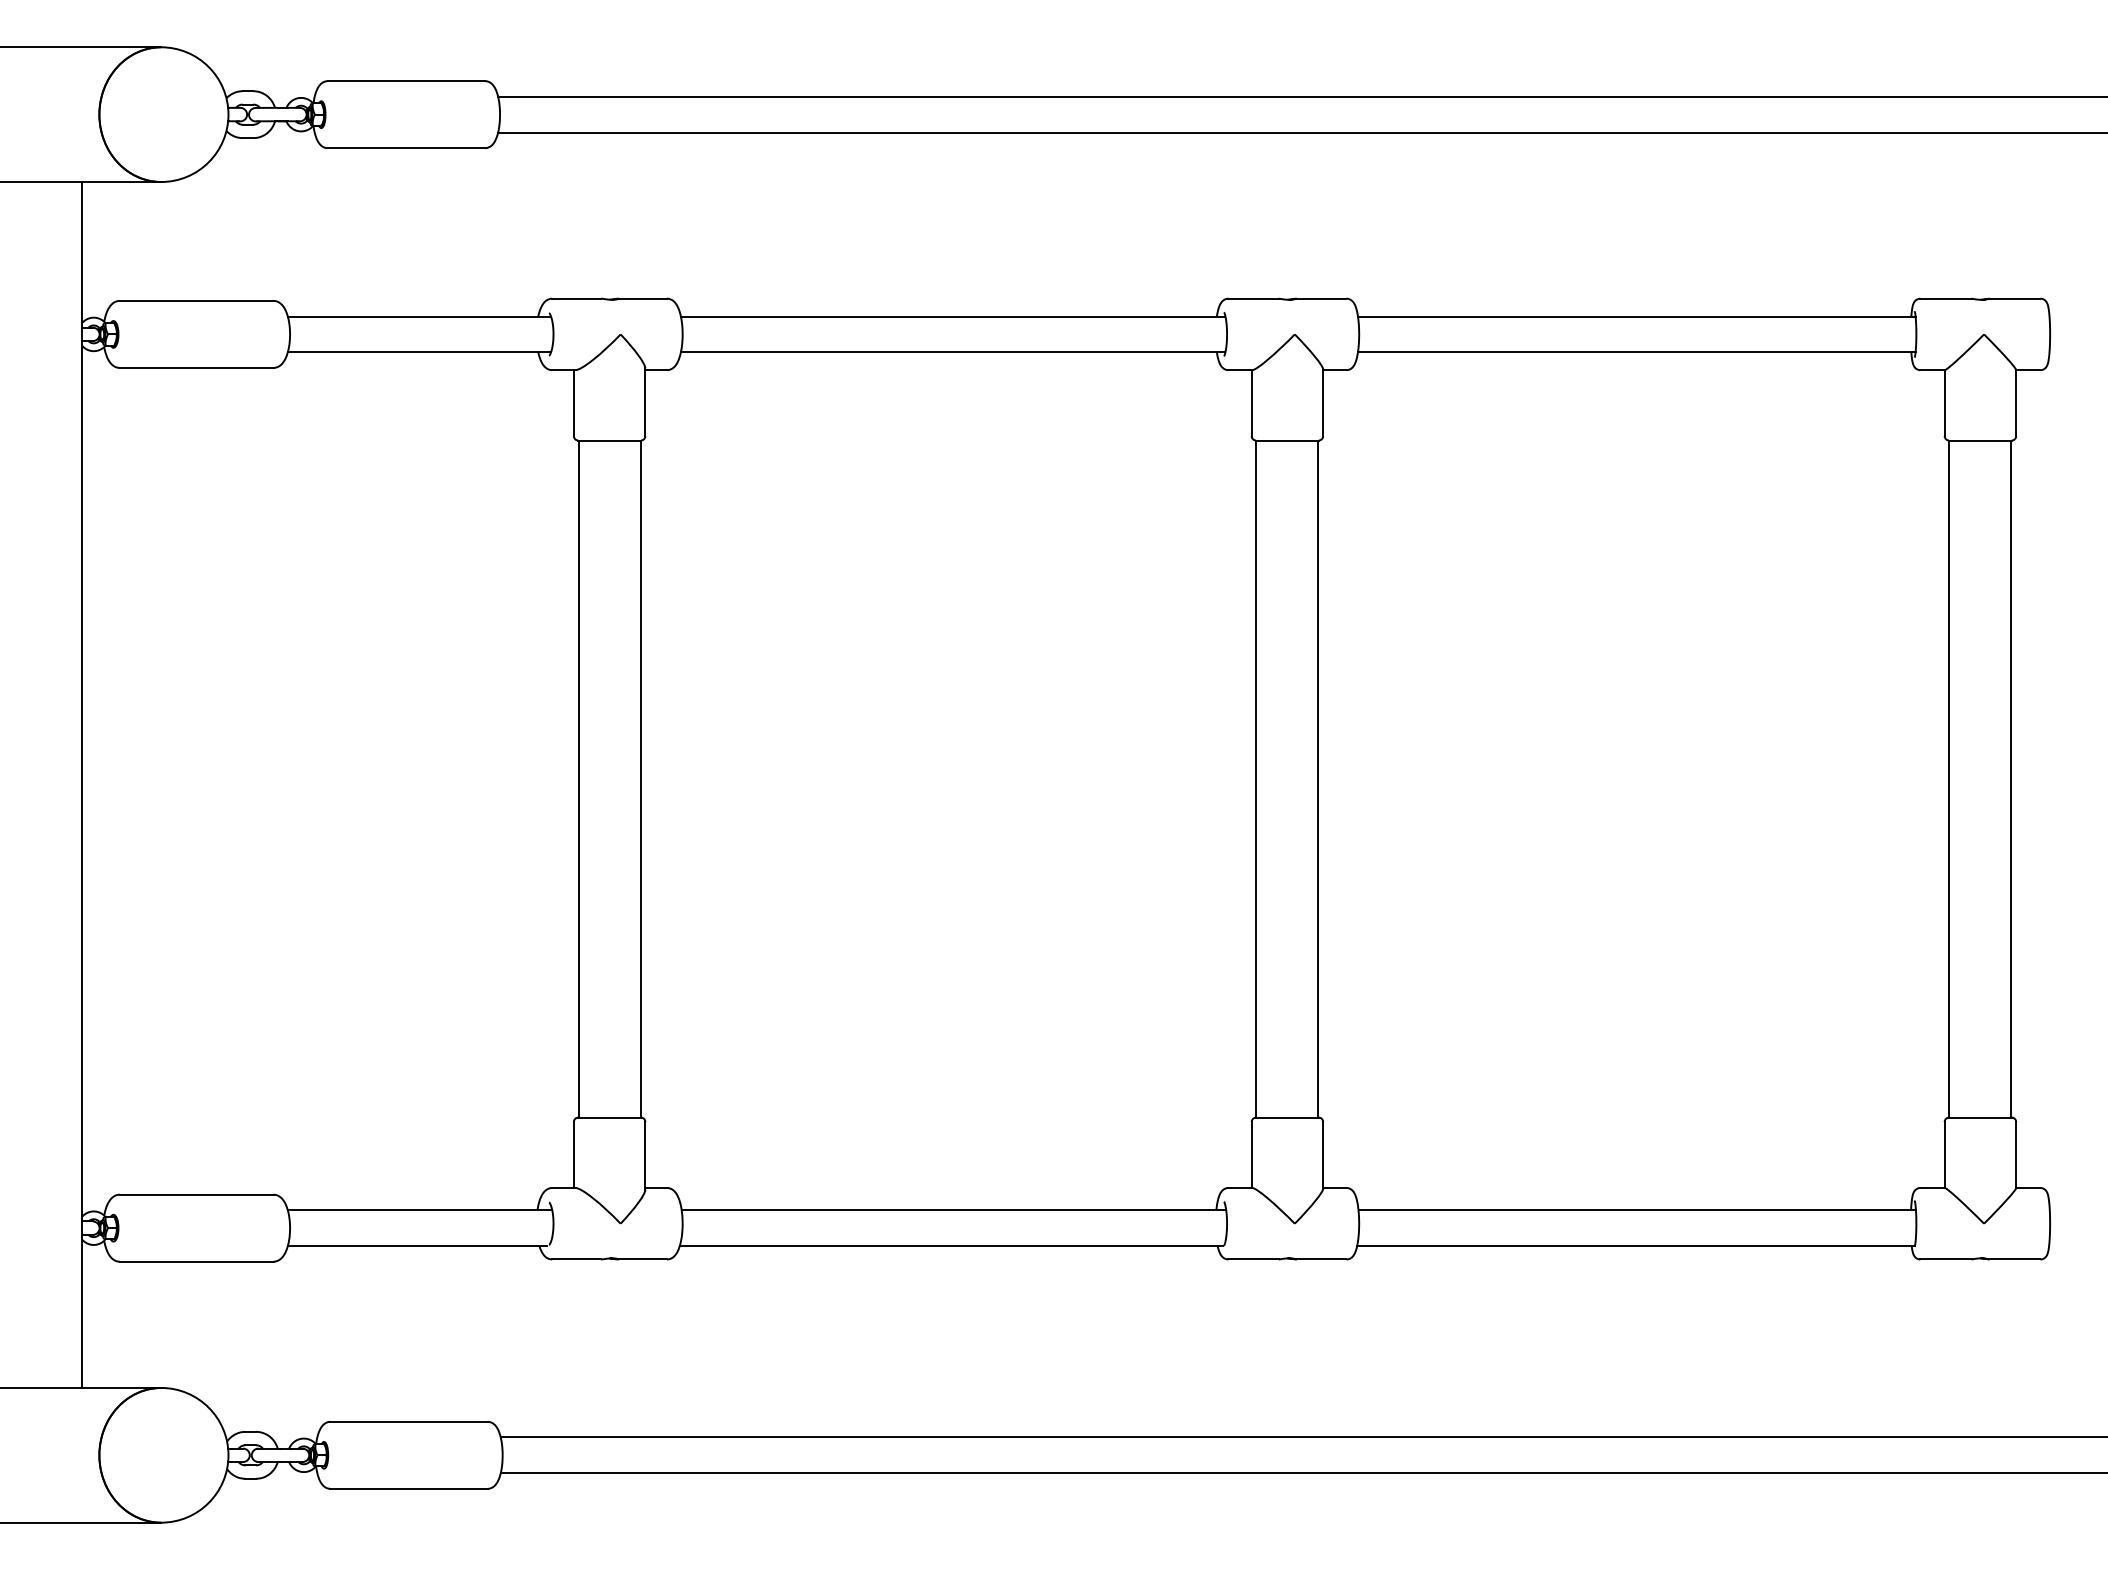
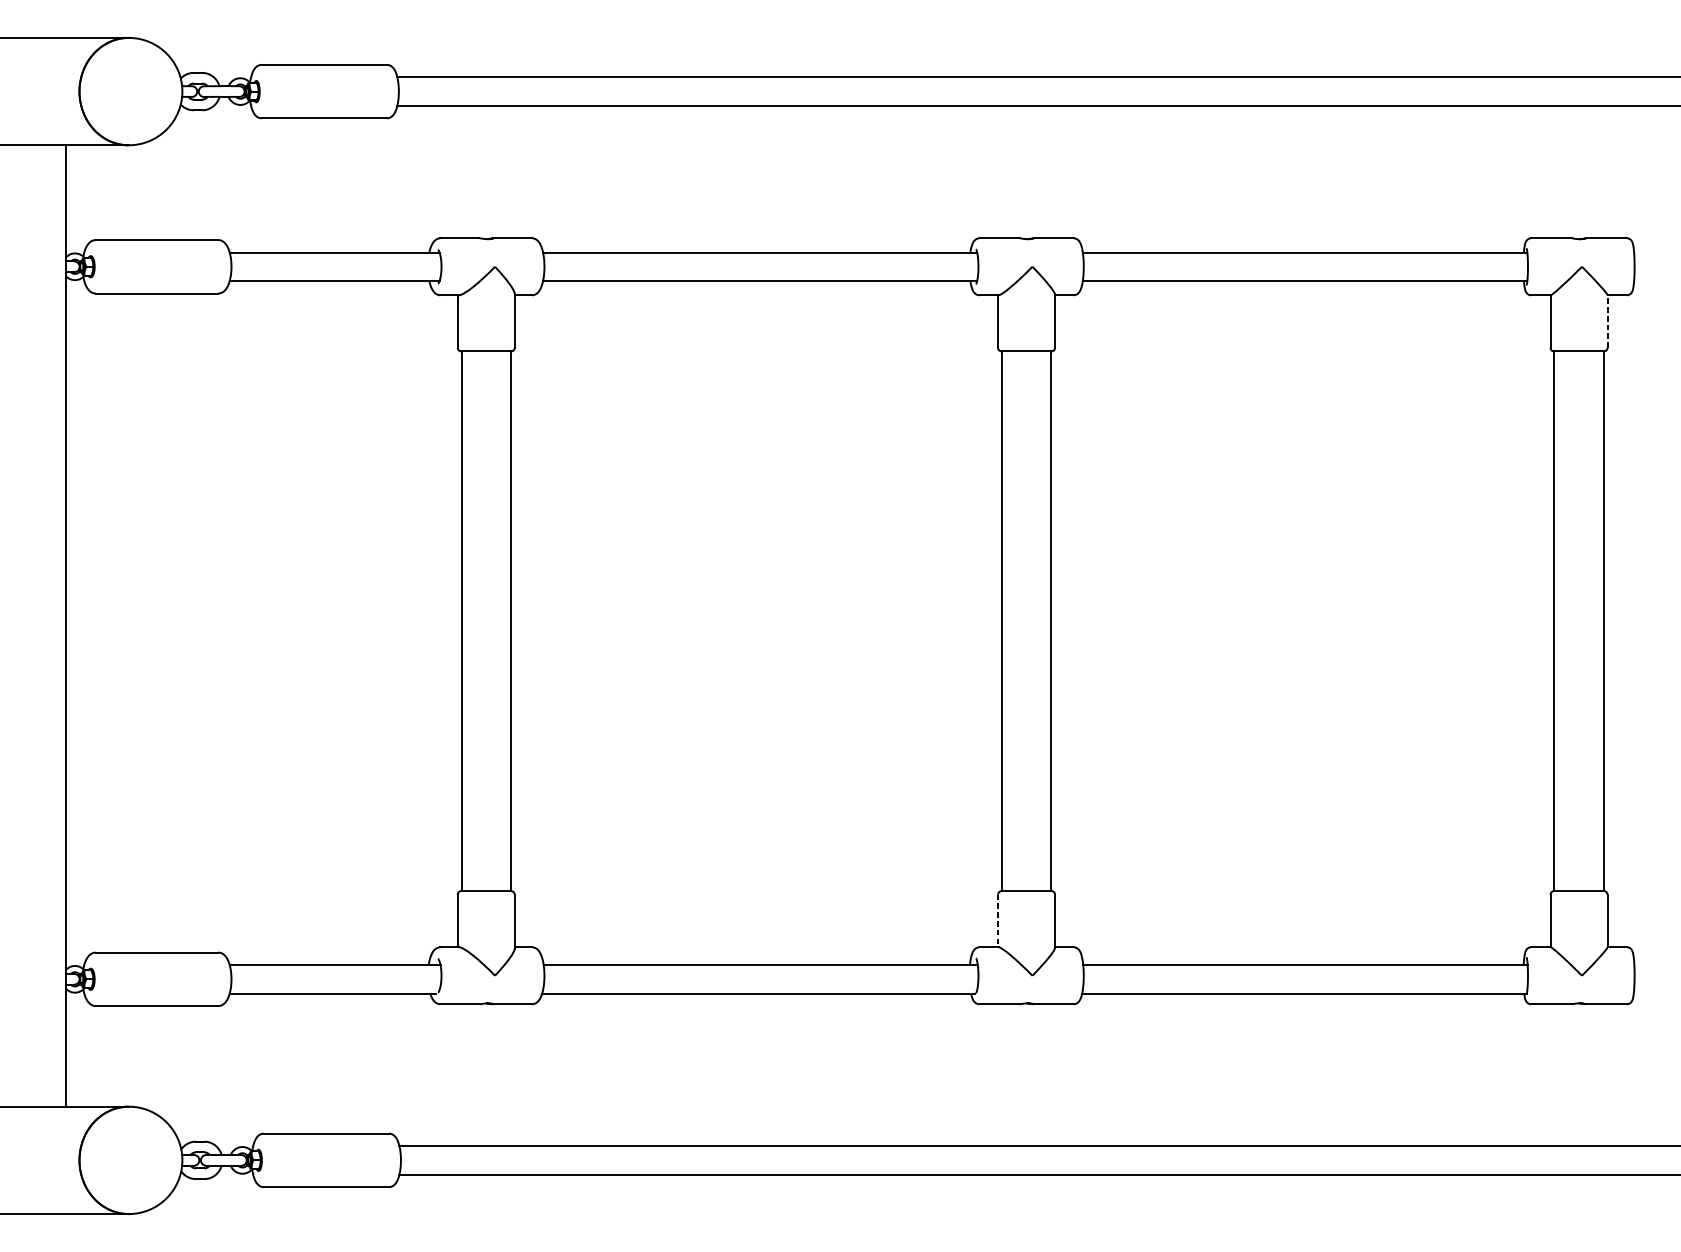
line: (2016, 402) -> (1607, 321), solid -> dashed
line: (1251, 1155) -> (997, 921), solid -> dashed

